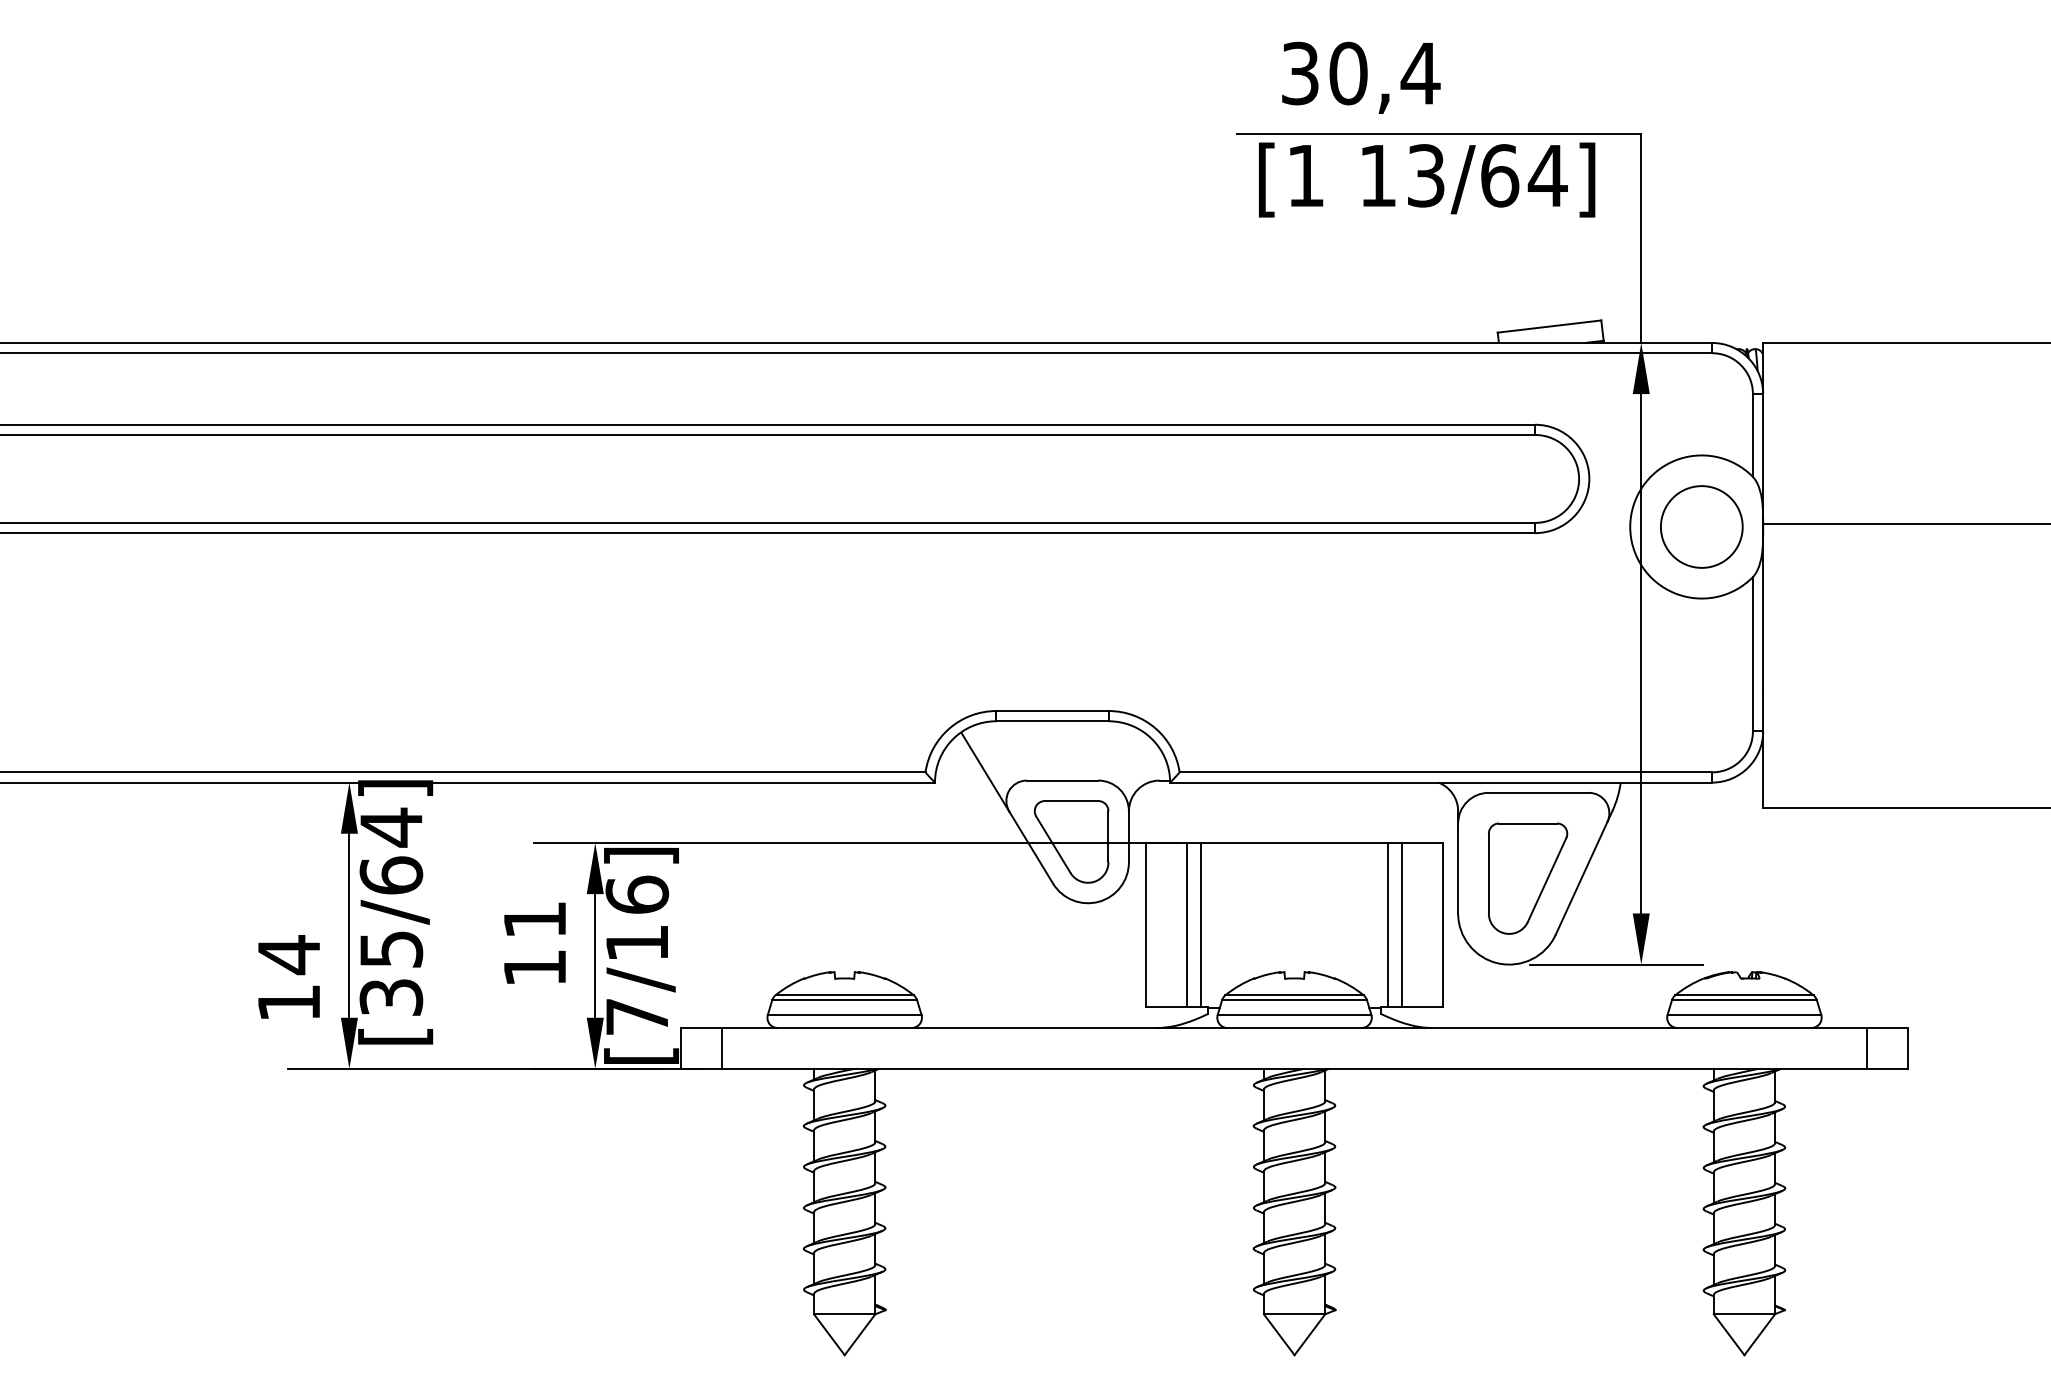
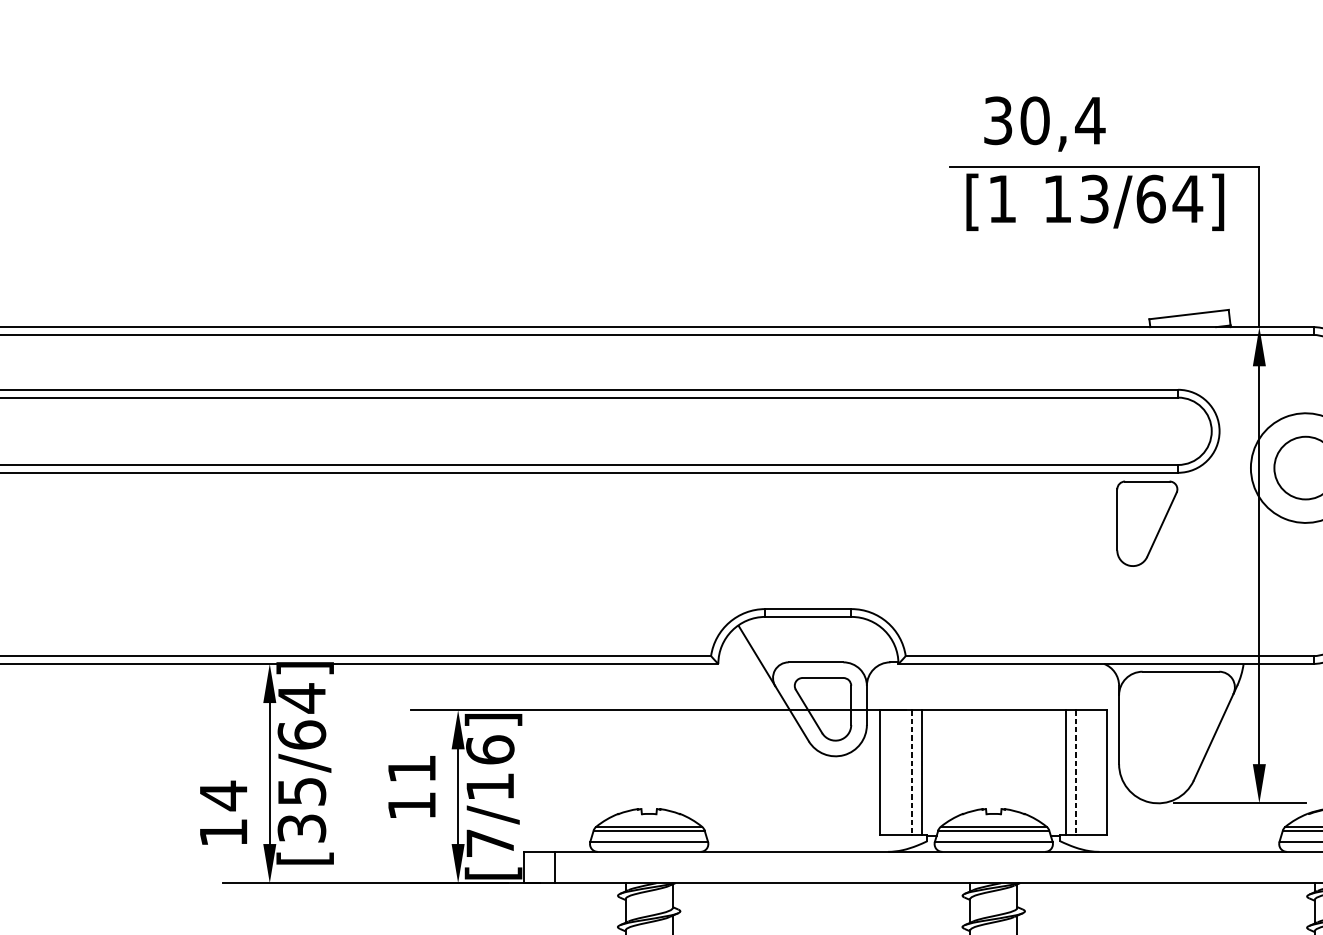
part: (1528, 878) -> (1147, 523), moved
line: (1187, 924) -> (911, 772), solid -> dashed
line: (1401, 924) -> (1075, 772), solid -> dashed

